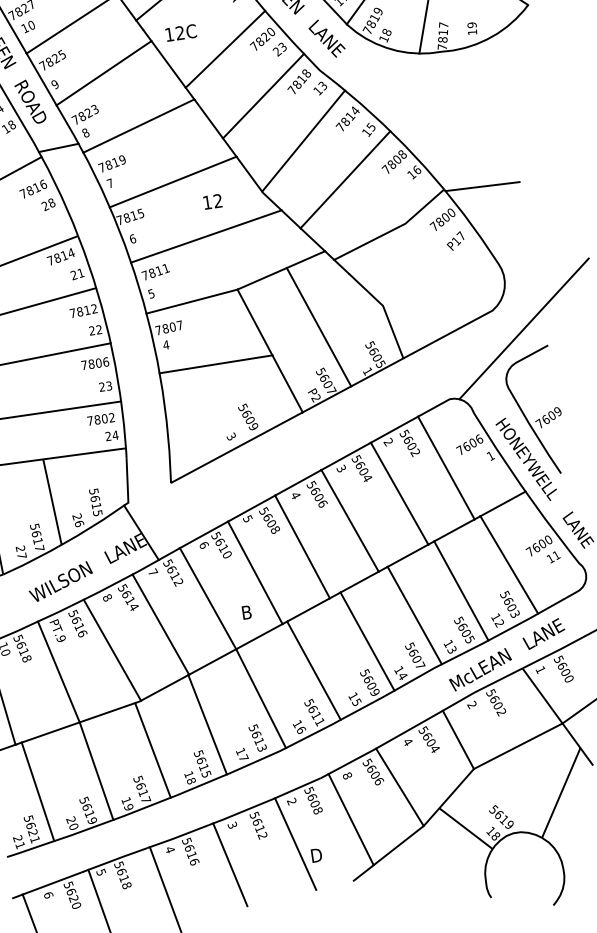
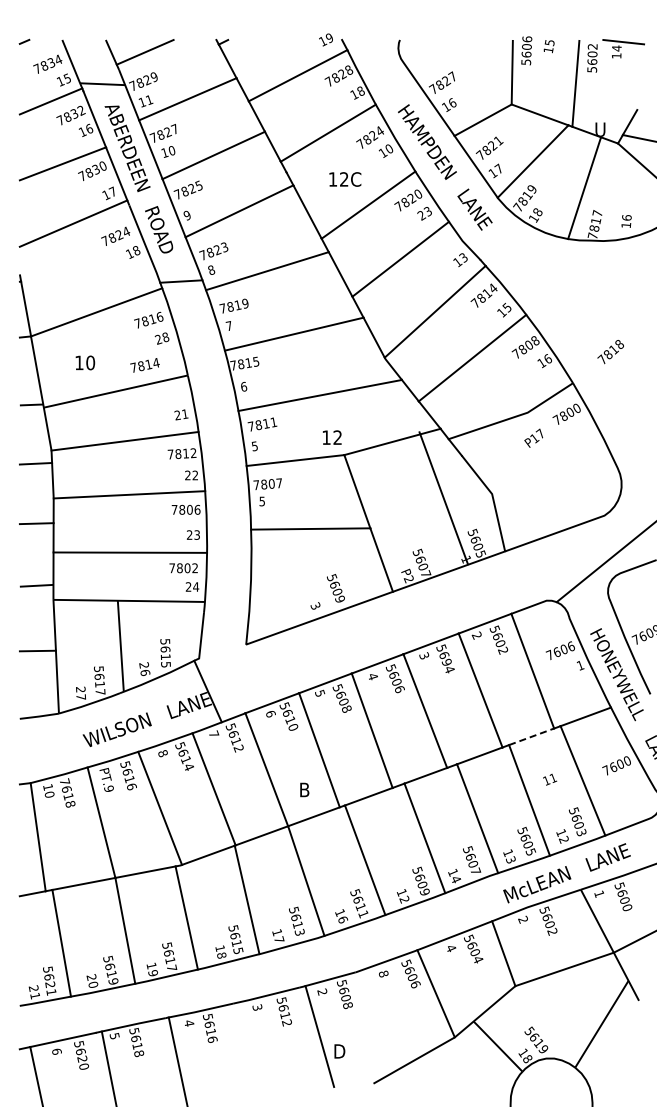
text: (471, 24) -> (626, 217), 19 -> 16
text: (181, 32) -> (345, 179), moved
text: (299, 82) -> (610, 352), moved
line: (483, 186) -> (613, 386), removed
text: (213, 201) -> (332, 437), moved
text: (455, 240) -> (533, 437), moved
text: (60, 257) -> (144, 365), moved
line: (318, 327) -> (443, 498), moved
text: (166, 345) -> (262, 501), 4 -> 5
text: (362, 471) -> (445, 661), 5604 -> 5694
line: (455, 529) -> (532, 736), solid -> dashed
text: (554, 557) -> (550, 779), moved
text: (17, 638) -> (64, 781), 5618 -> 7618
text: (356, 702) -> (404, 899), 15 -> 12
line: (350, 819) -> (380, 1019), removed
line: (229, 864) -> (248, 1047), removed

